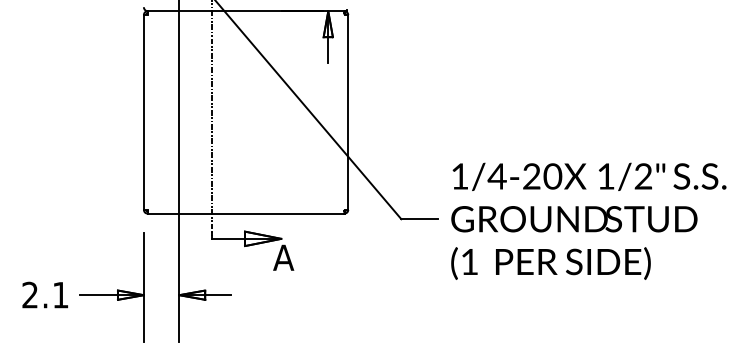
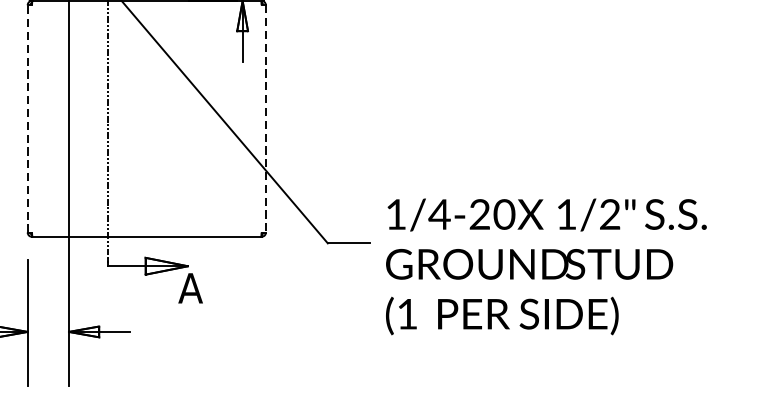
line: (143, 111) -> (27, 117), solid -> dashed
line: (348, 112) -> (266, 118), solid -> dashed
text: (588, 220) -> (546, 265), moved

